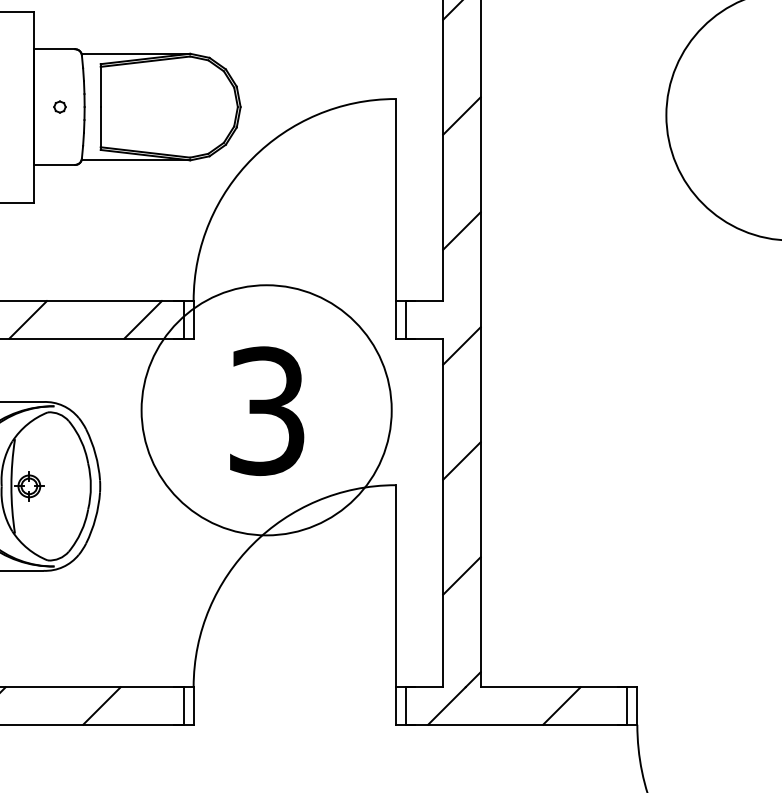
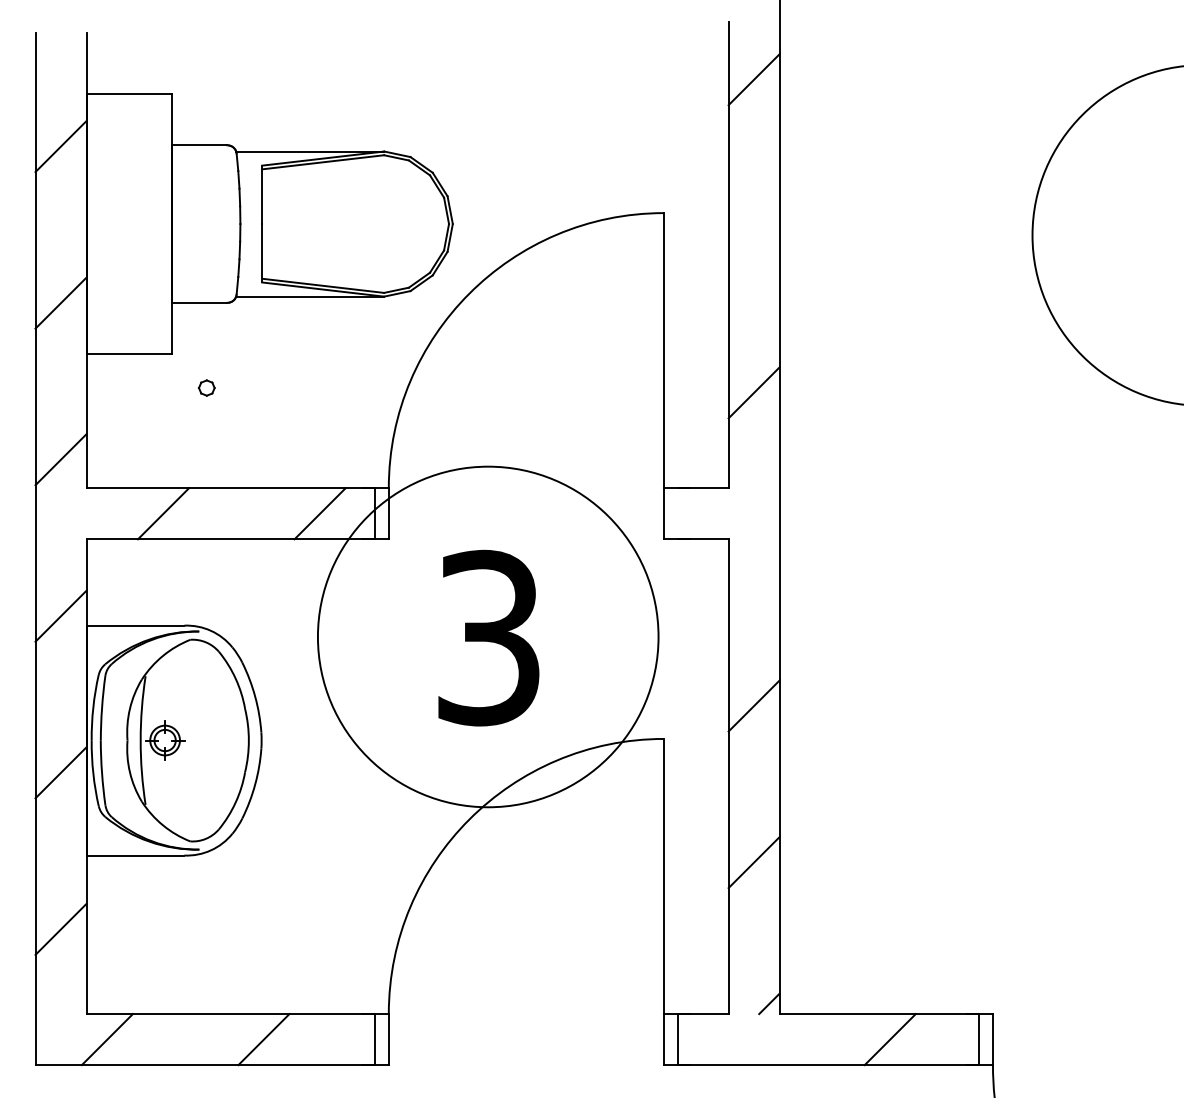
part: (59, 106) -> (206, 387), moved
line: (461, 115) -> (753, 235), removed
line: (405, 319) -> (677, 513), removed
line: (461, 345) -> (753, 548), removed
line: (446, 705) -> (733, 1039), removed

